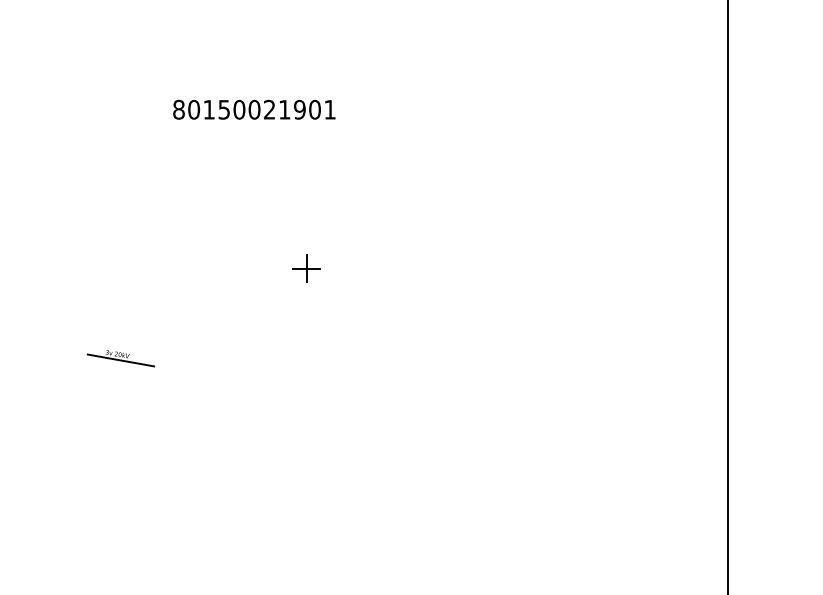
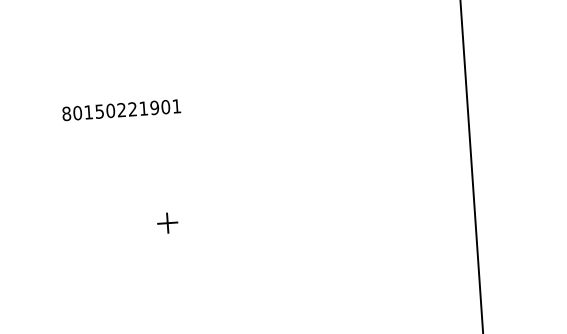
text: (254, 109) -> (121, 109), 80150021901 -> 80150221901
part: (120, 358) -> (36, 297), removed

